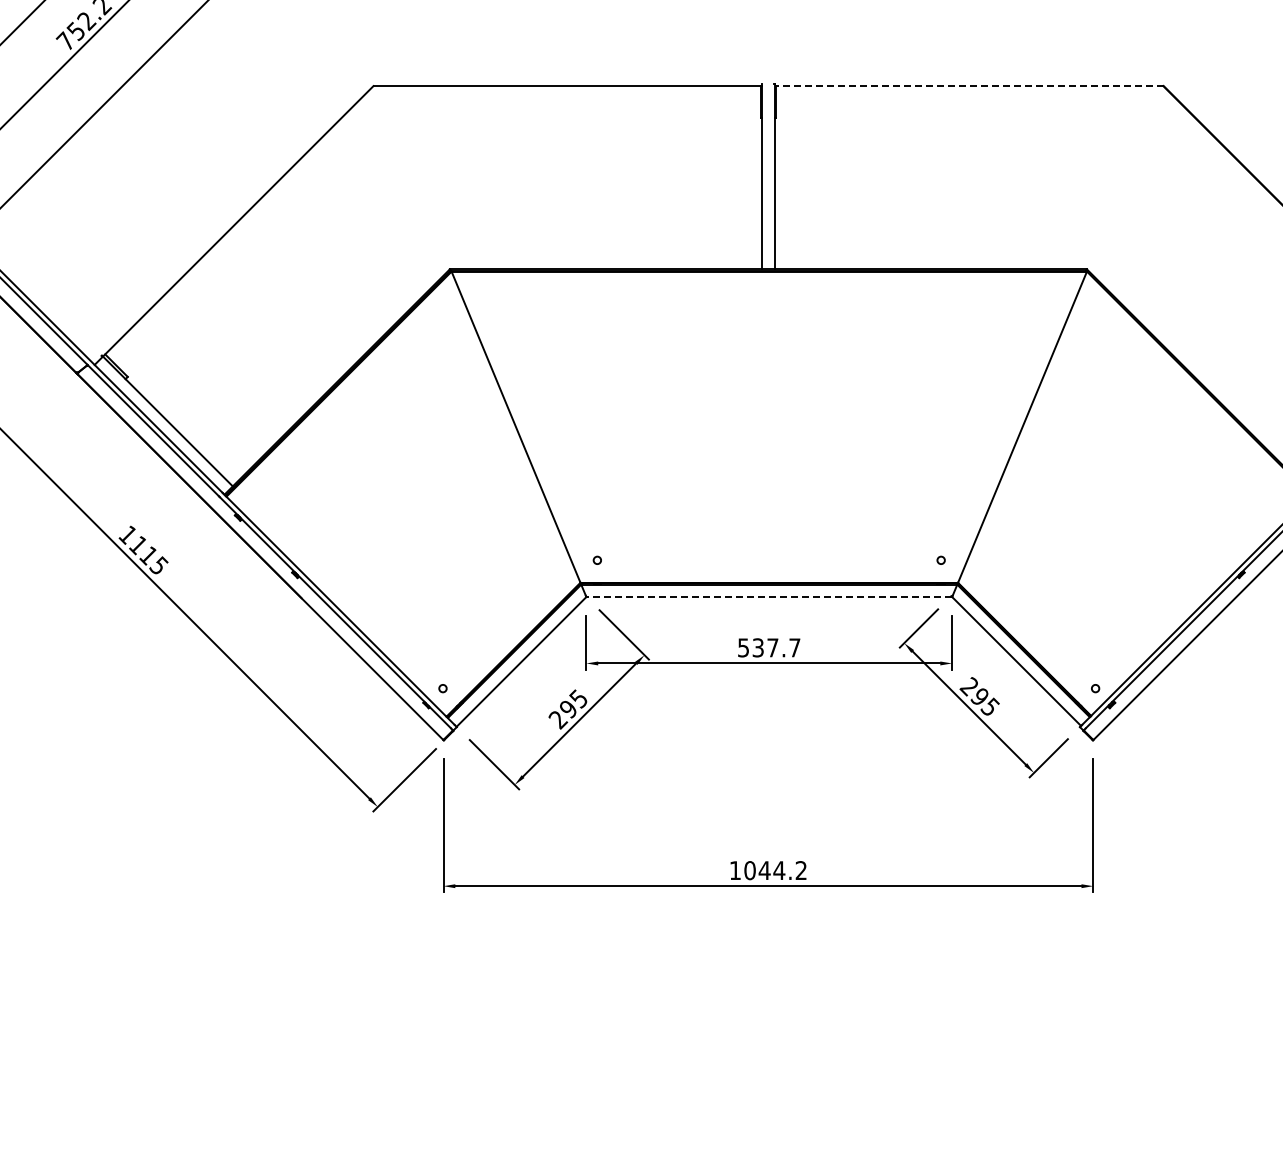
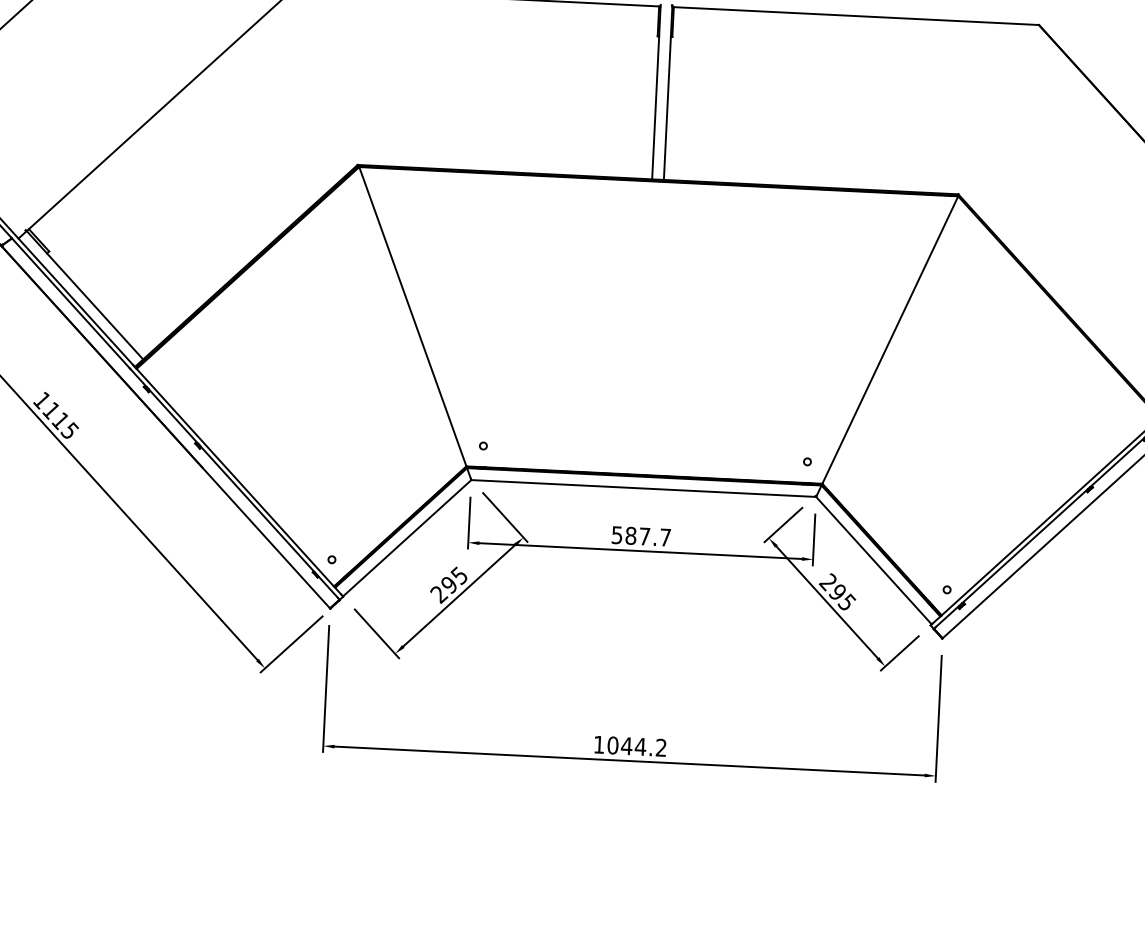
line: (969, 86) -> (856, 16), dashed -> solid
line: (769, 597) -> (643, 488), dashed -> solid
text: (757, 647) -> (630, 535), 537.7 -> 587.7

